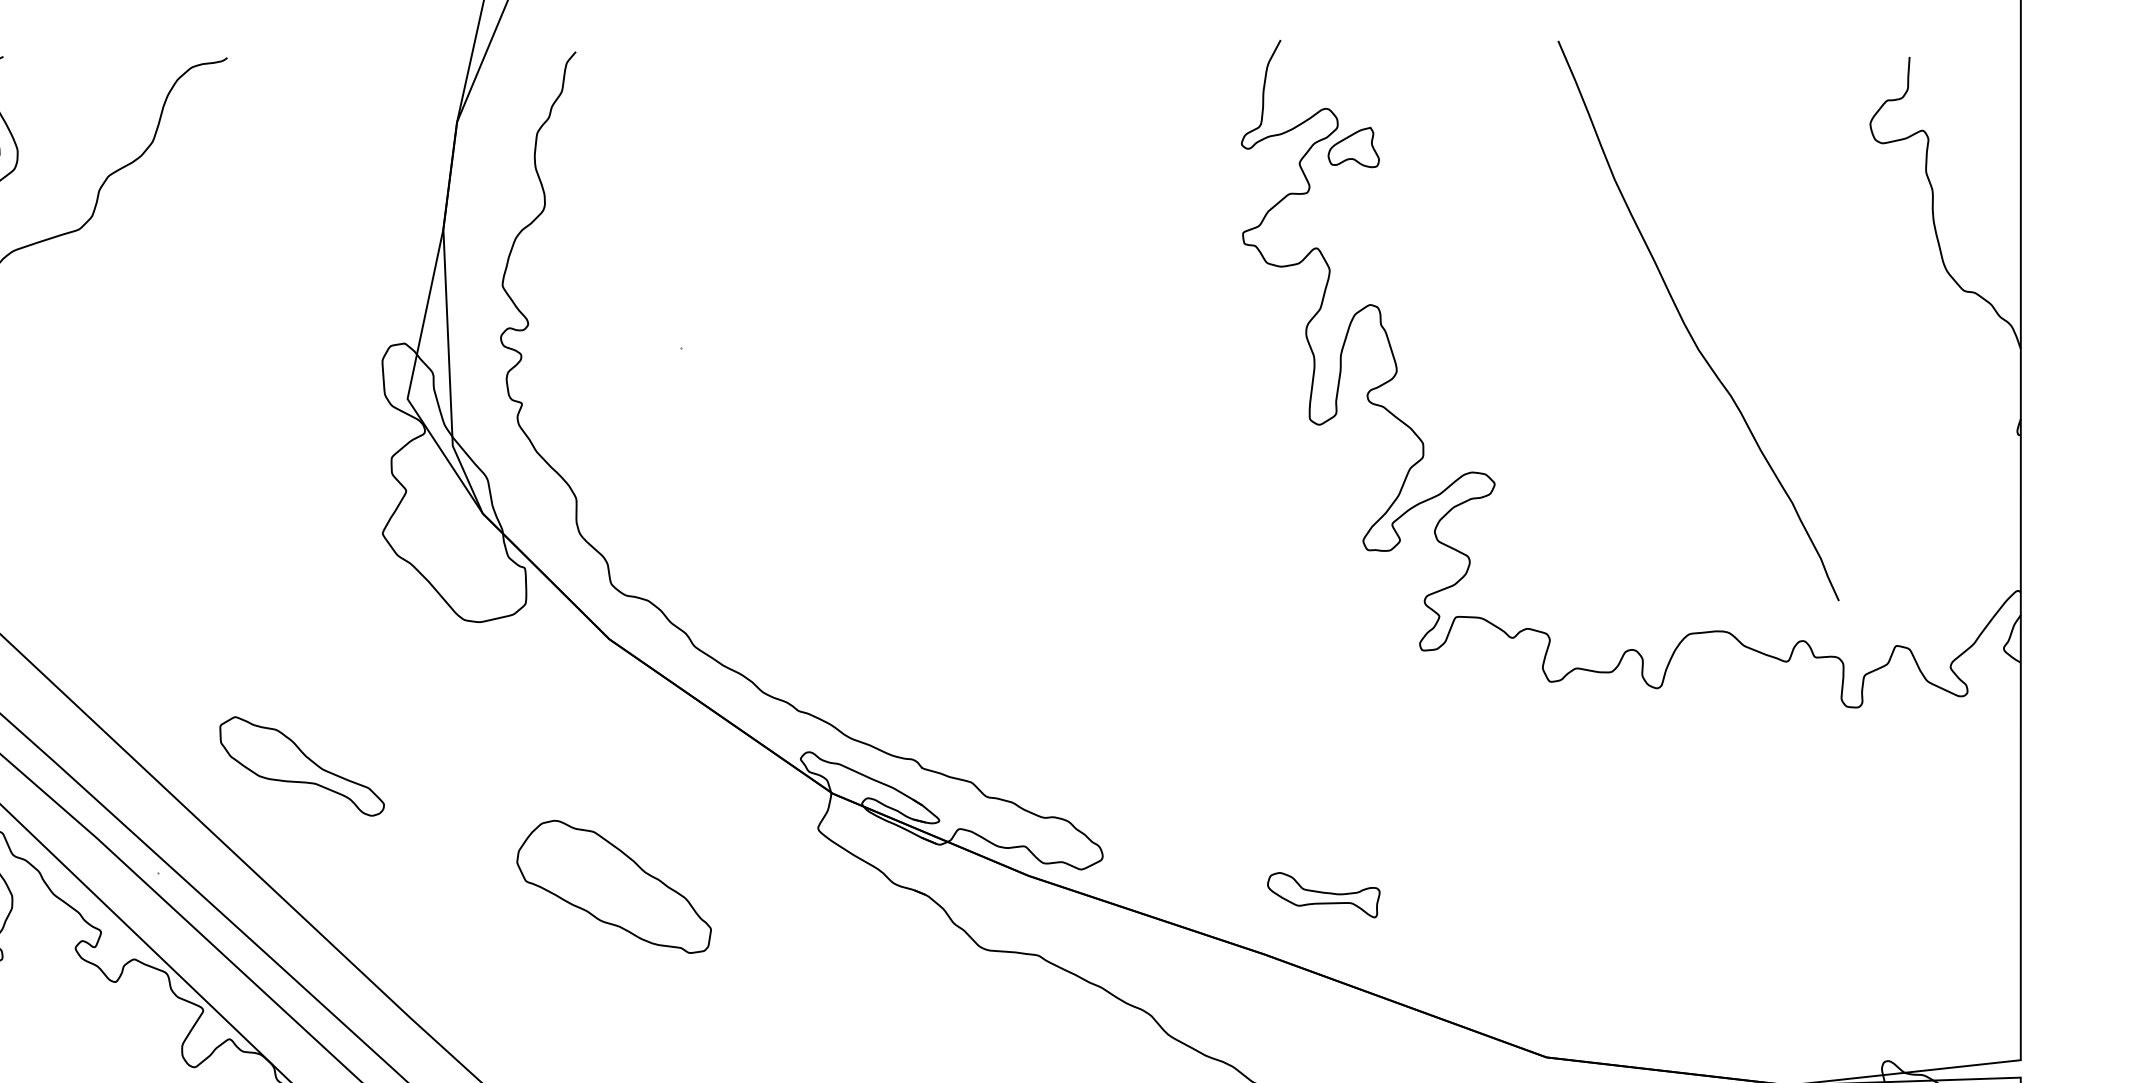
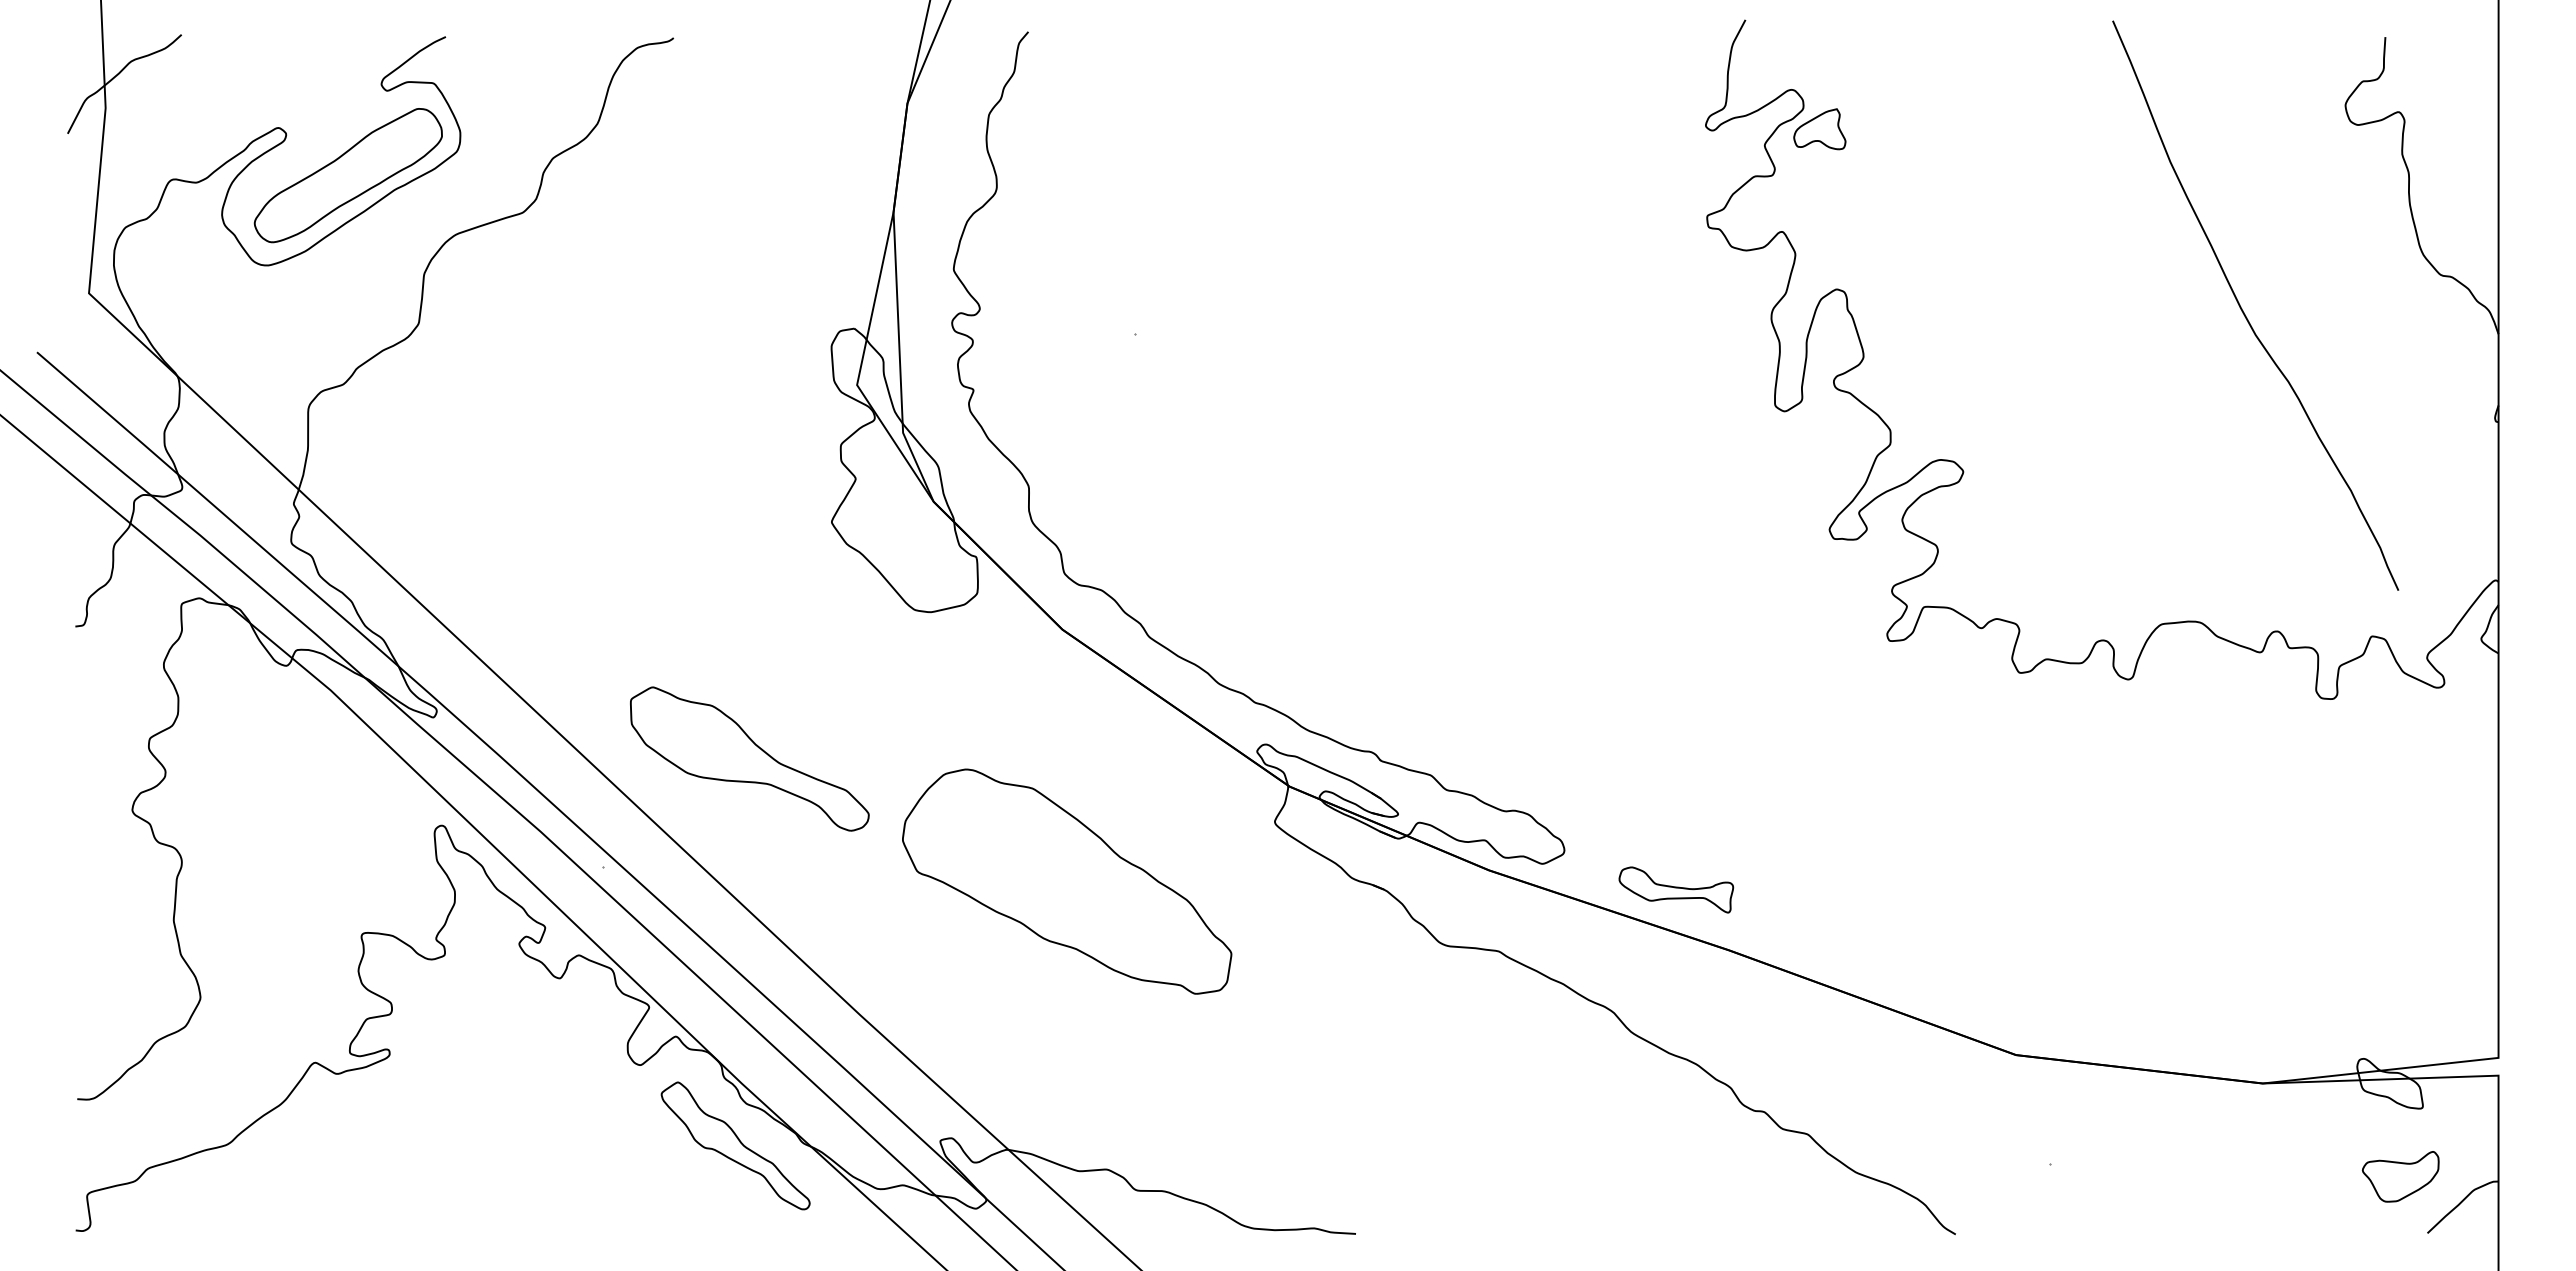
curve: (1686, 325) -> (2243, 310), moved
part: (301, 765) -> (749, 758), size x1.43
part: (614, 886) -> (1067, 881), size x1.67
part: (1323, 894) -> (1676, 889), moved

